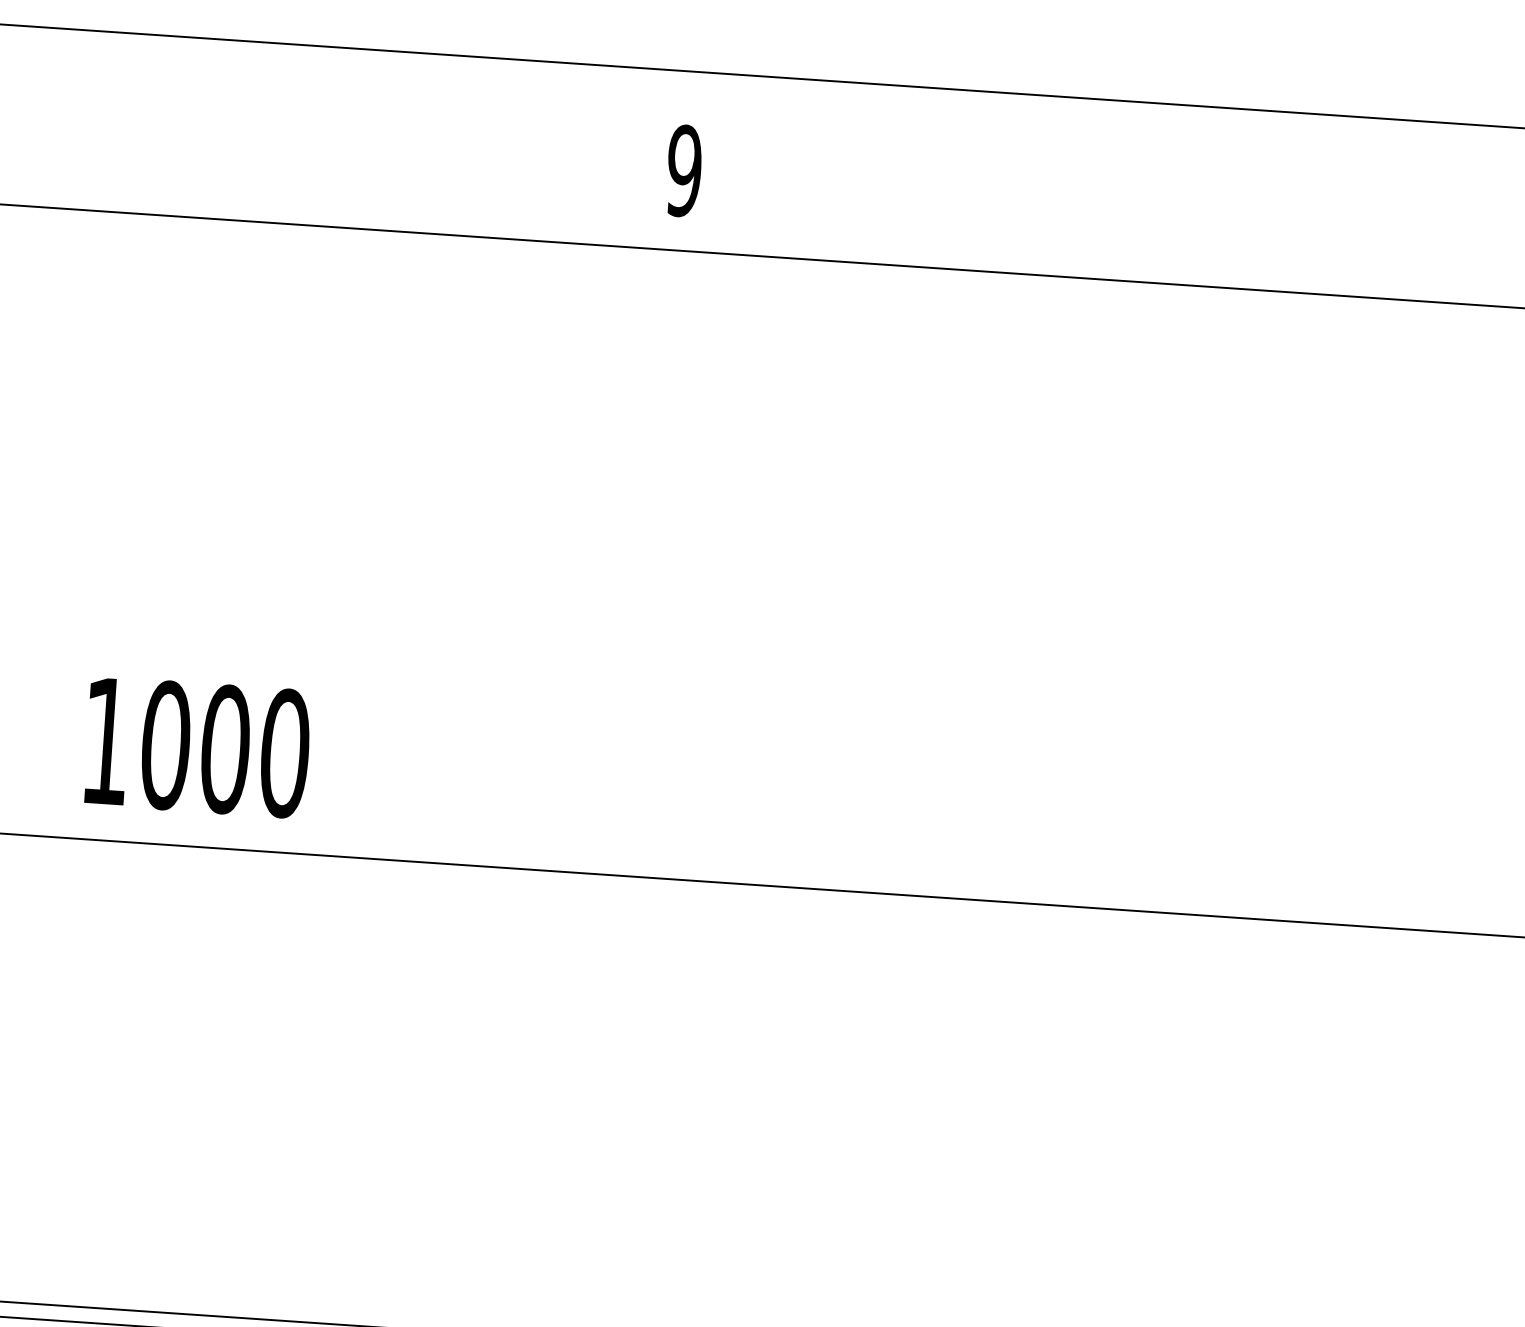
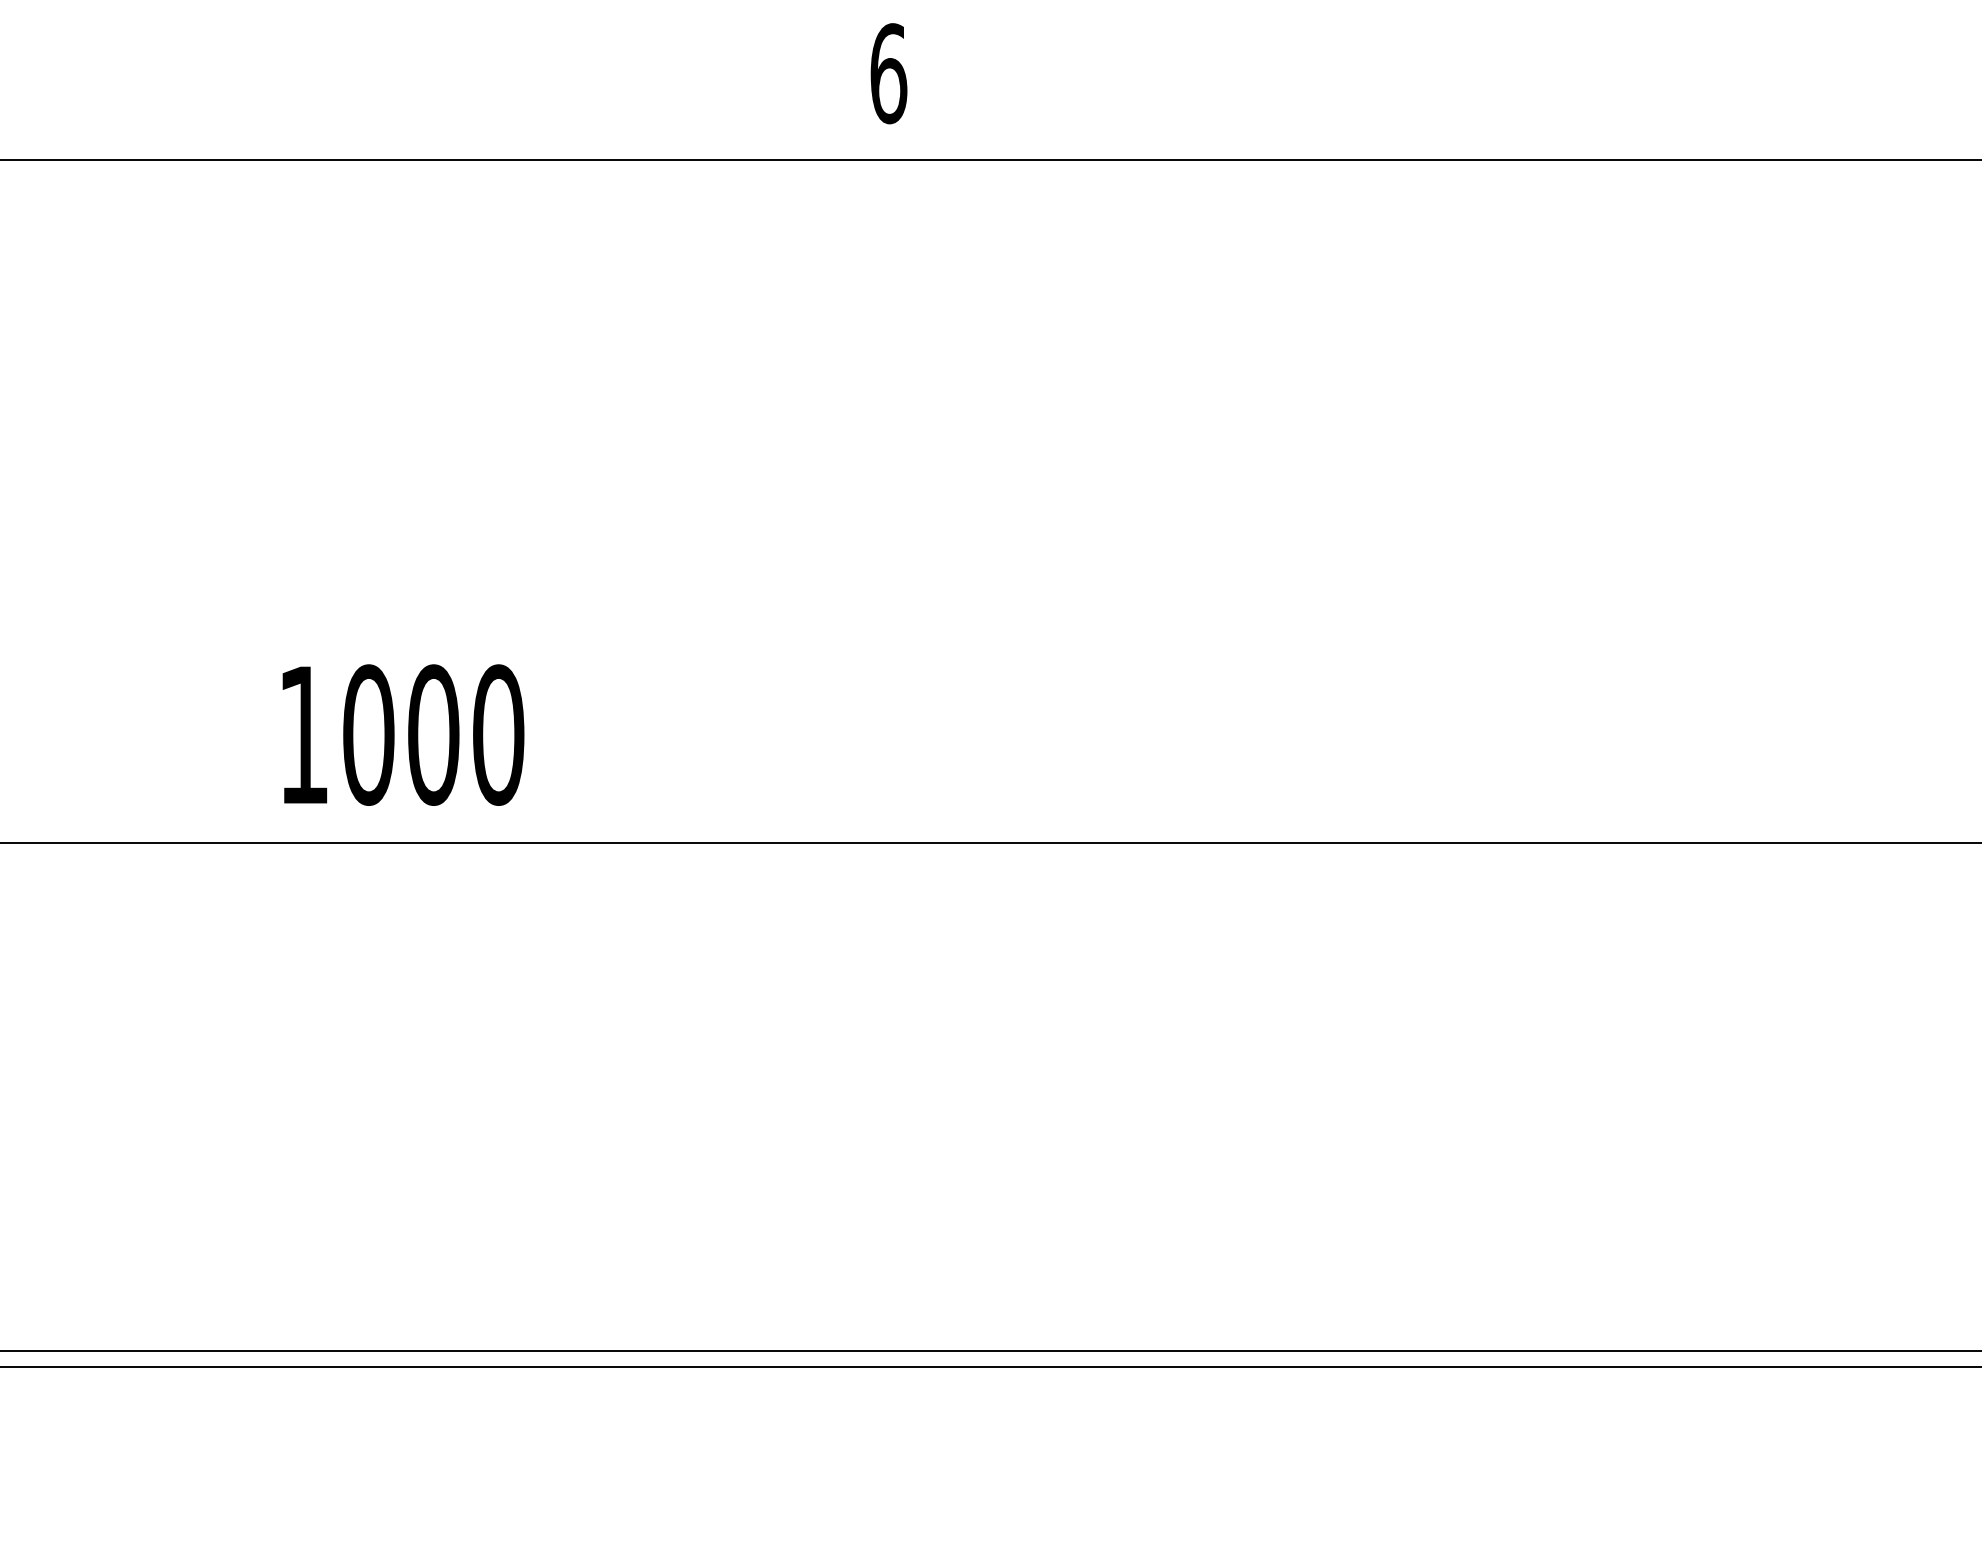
text: (684, 170) -> (888, 73), 9 -> 6

